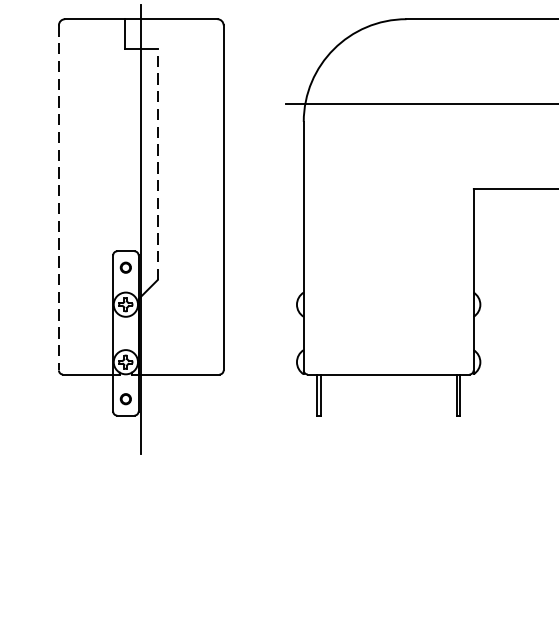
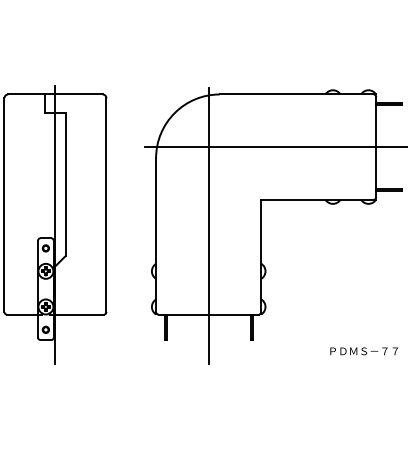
line: (157, 164) -> (65, 184), dashed -> solid
line: (59, 198) -> (4, 205), dashed -> solid
line: (388, 230) -> (208, 225), added

